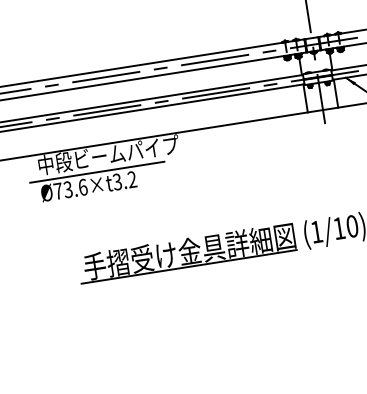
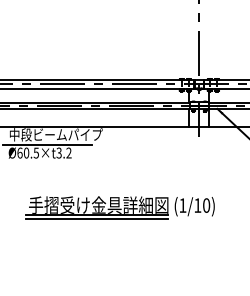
text: (71, 188) -> (28, 152), Ø73.6×t3.2 -> Ø60.5×t3.2
line: (189, 271) -> (96, 218), added

